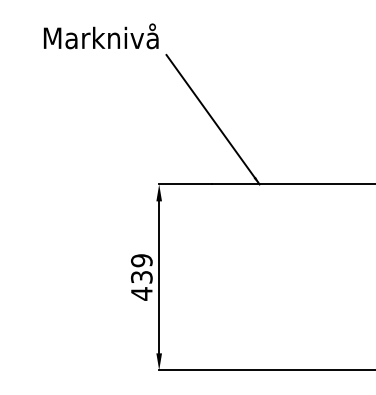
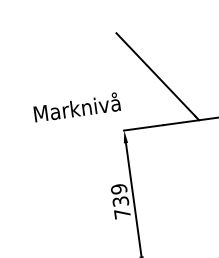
text: (101, 36) -> (77, 107), moved
text: (141, 293) -> (122, 213), 439 -> 739

